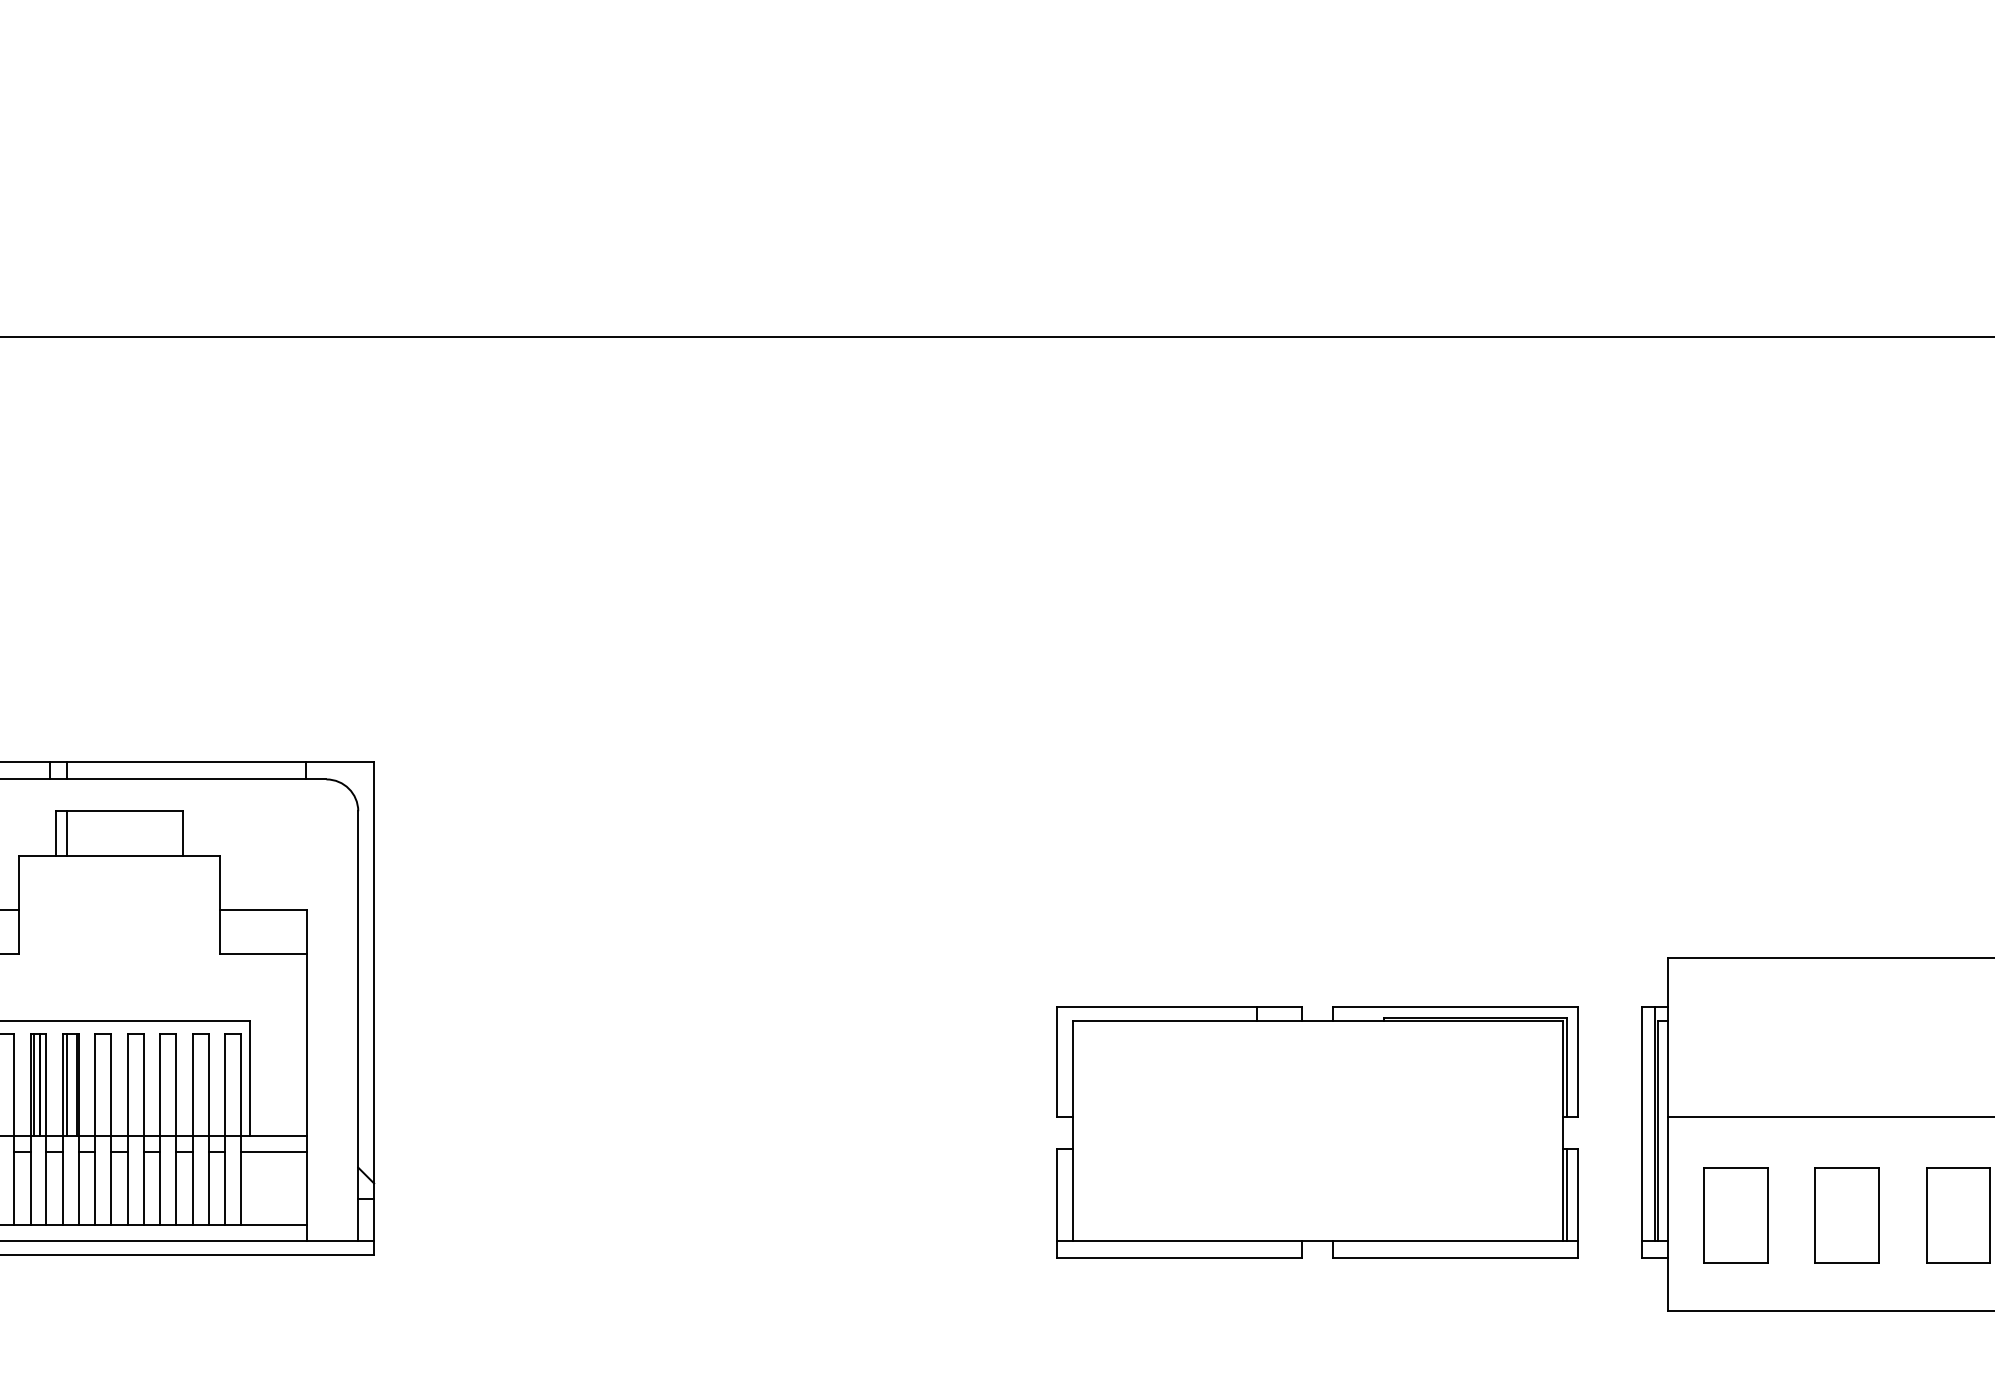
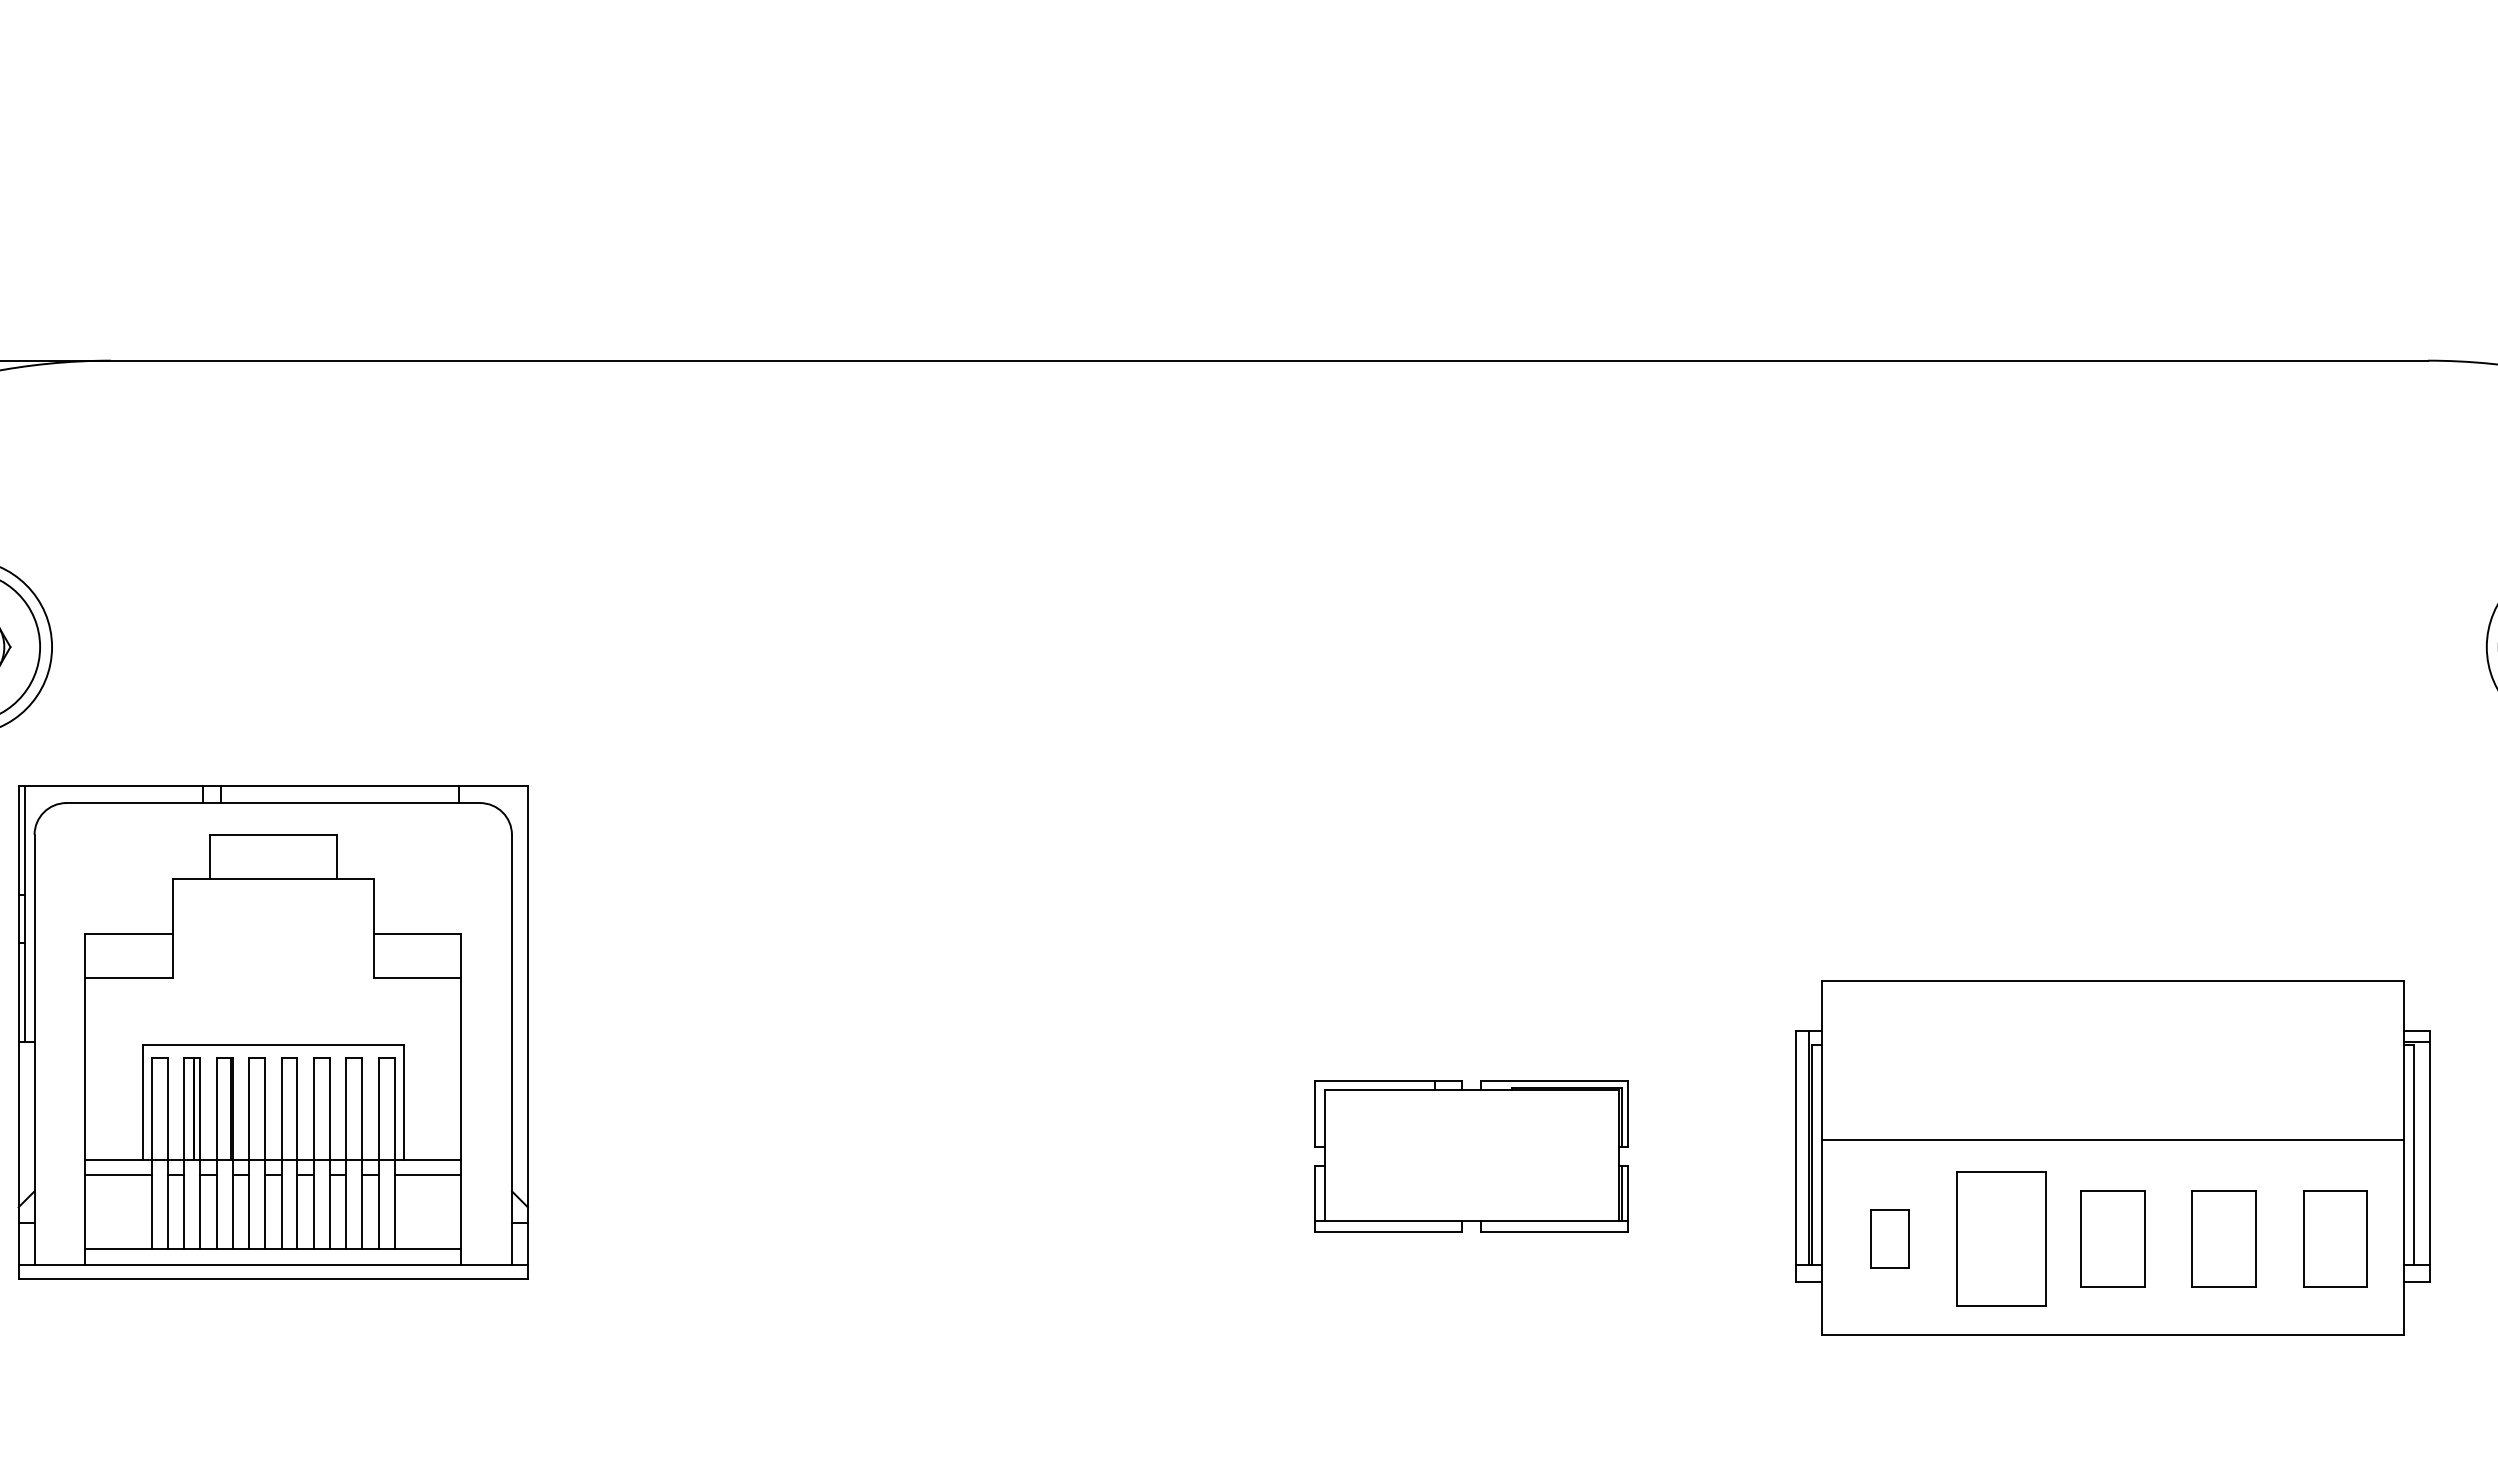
line: (66, 832) -> (220, 856), removed
line: (33, 1084) -> (187, 1108), removed
line: (66, 1084) -> (220, 1108), removed
part: (1317, 1132) -> (1471, 1156), size x0.6
part: (1735, 1214) -> (1889, 1238), size x0.6
part: (1847, 1214) -> (2001, 1238), size x1.4

